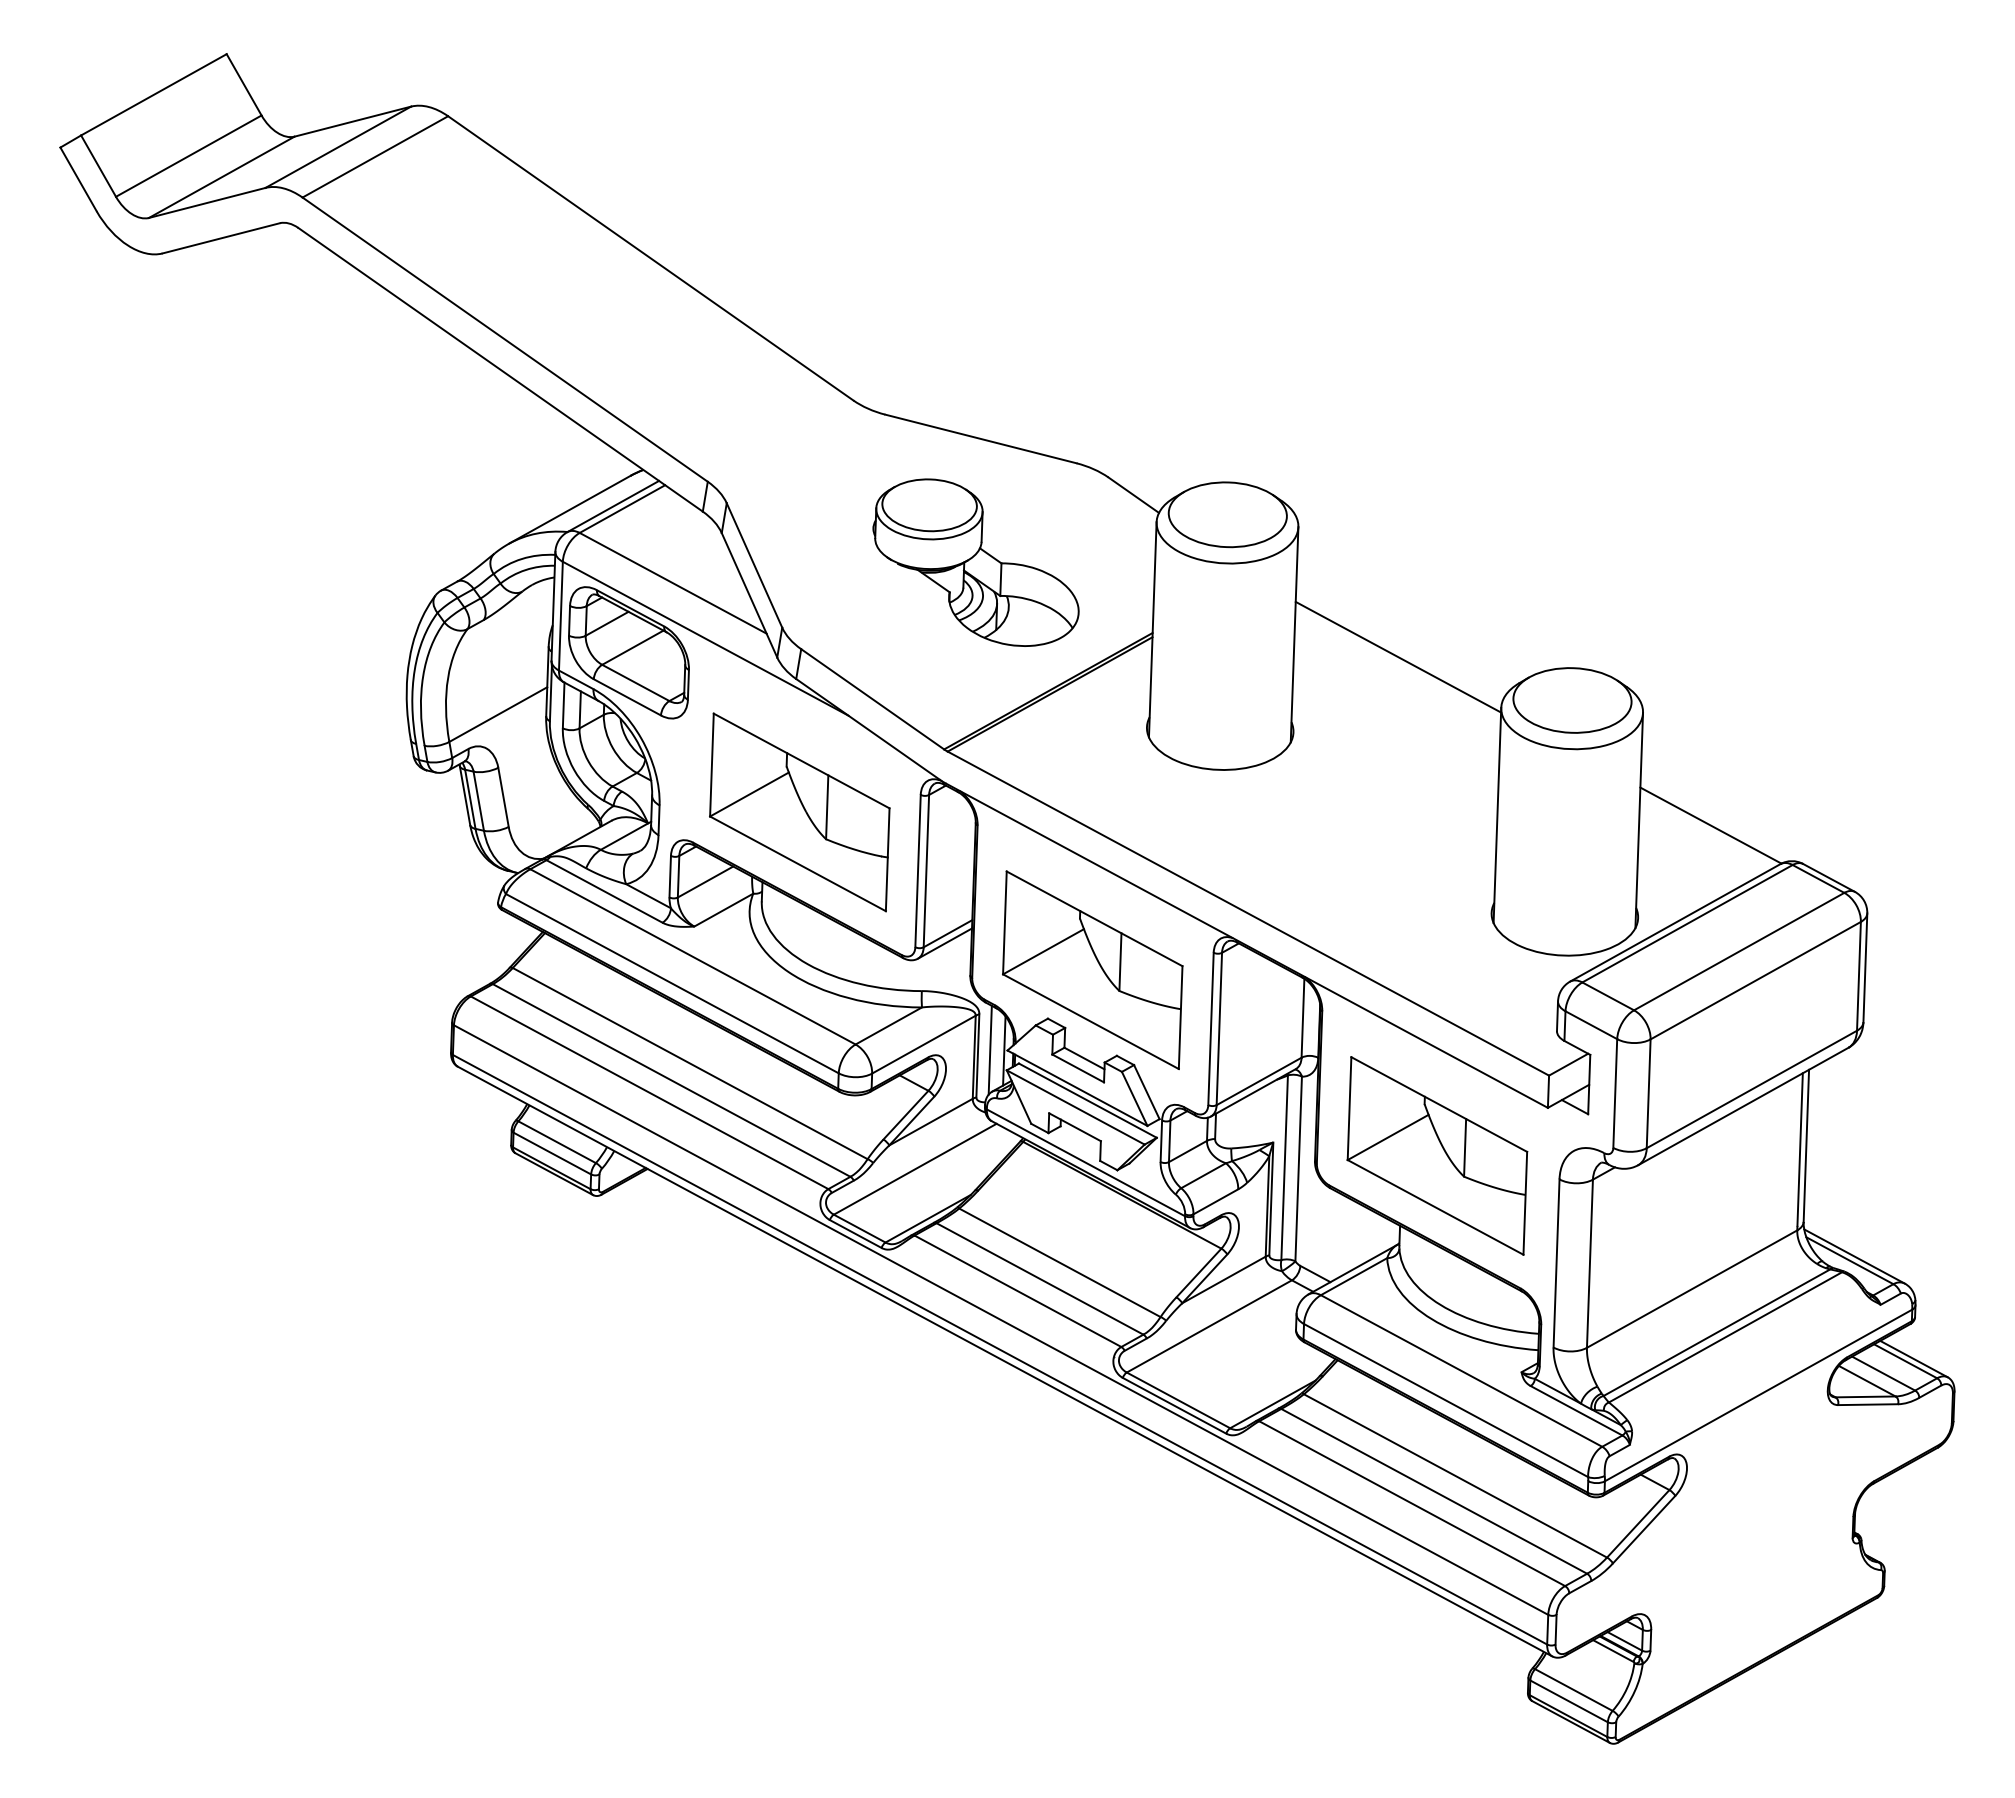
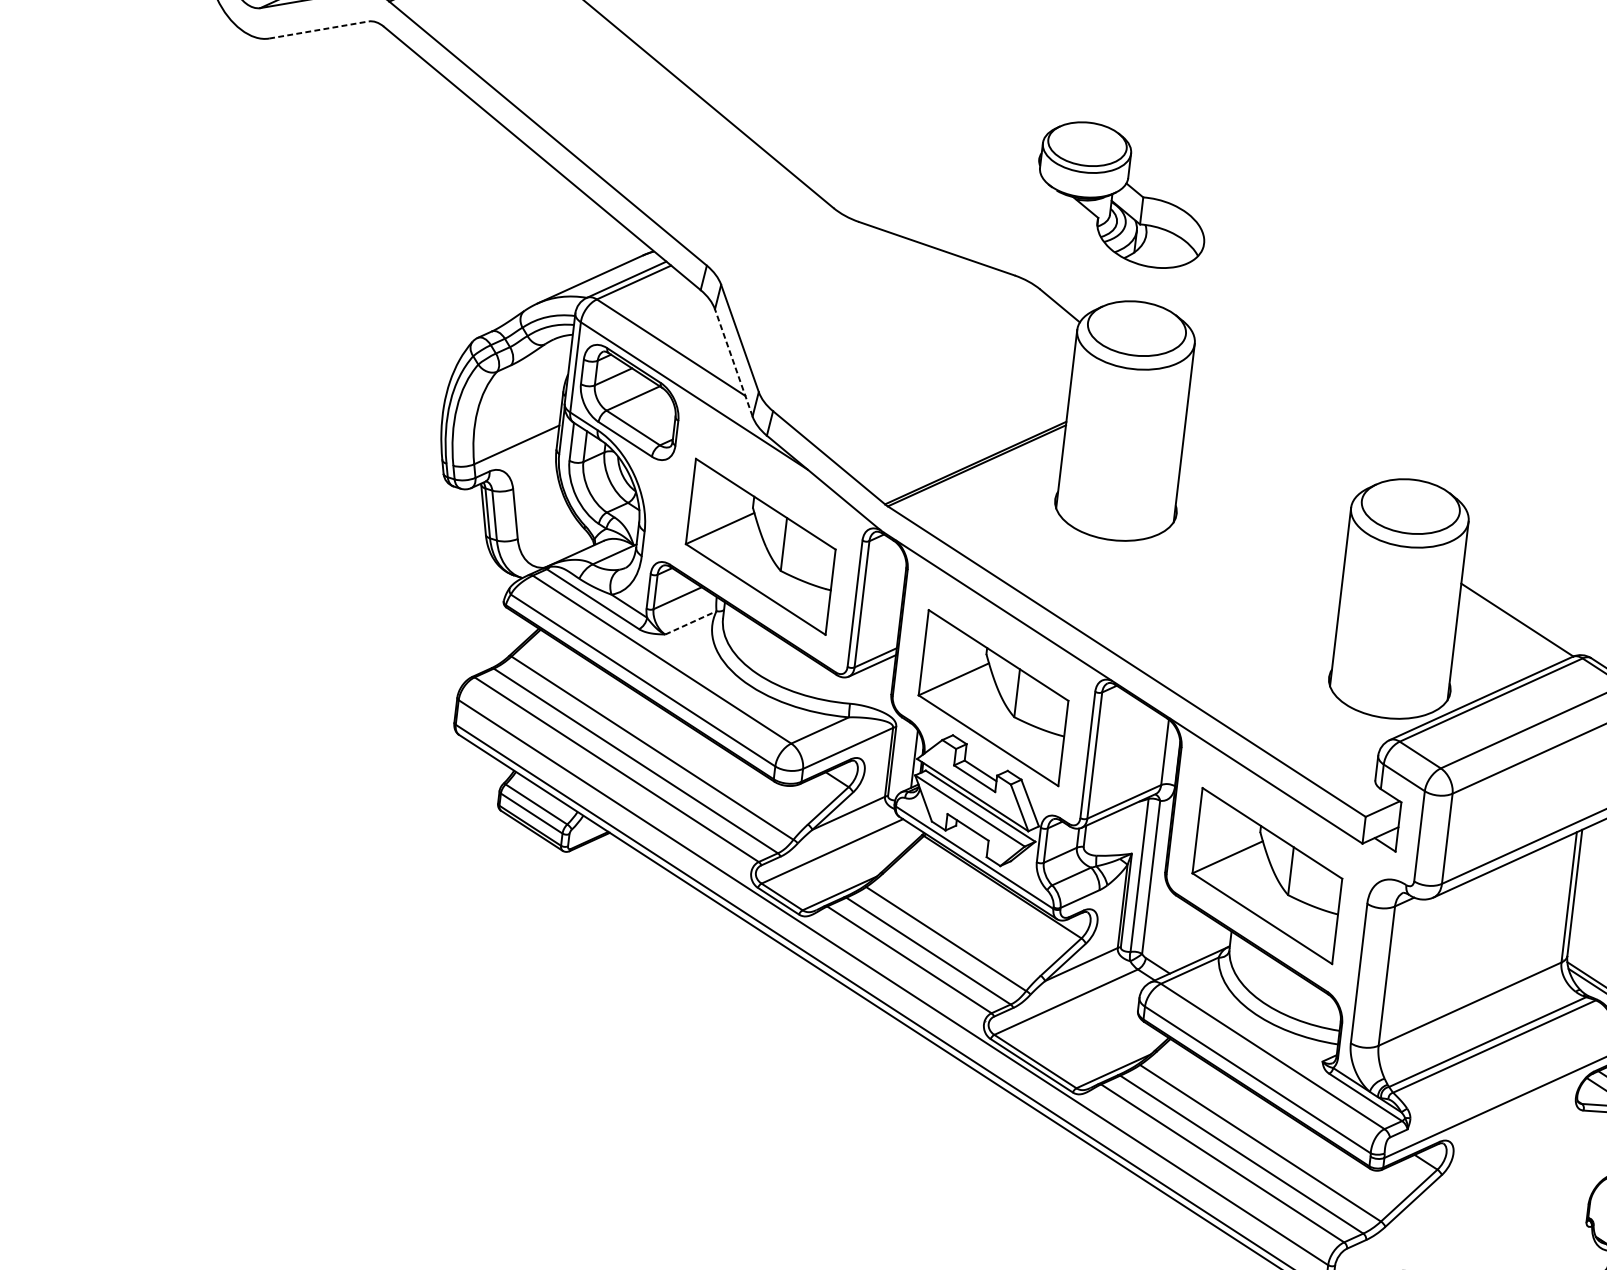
line: (221, 238) -> (319, 30), solid -> dashed
part: (975, 562) -> (1121, 194), moved
line: (749, 594) -> (733, 362), solid -> dashed
line: (1398, 656) -> (1269, 458), removed
line: (723, 910) -> (690, 623), solid -> dashed
line: (989, 1049) -> (902, 756), removed

